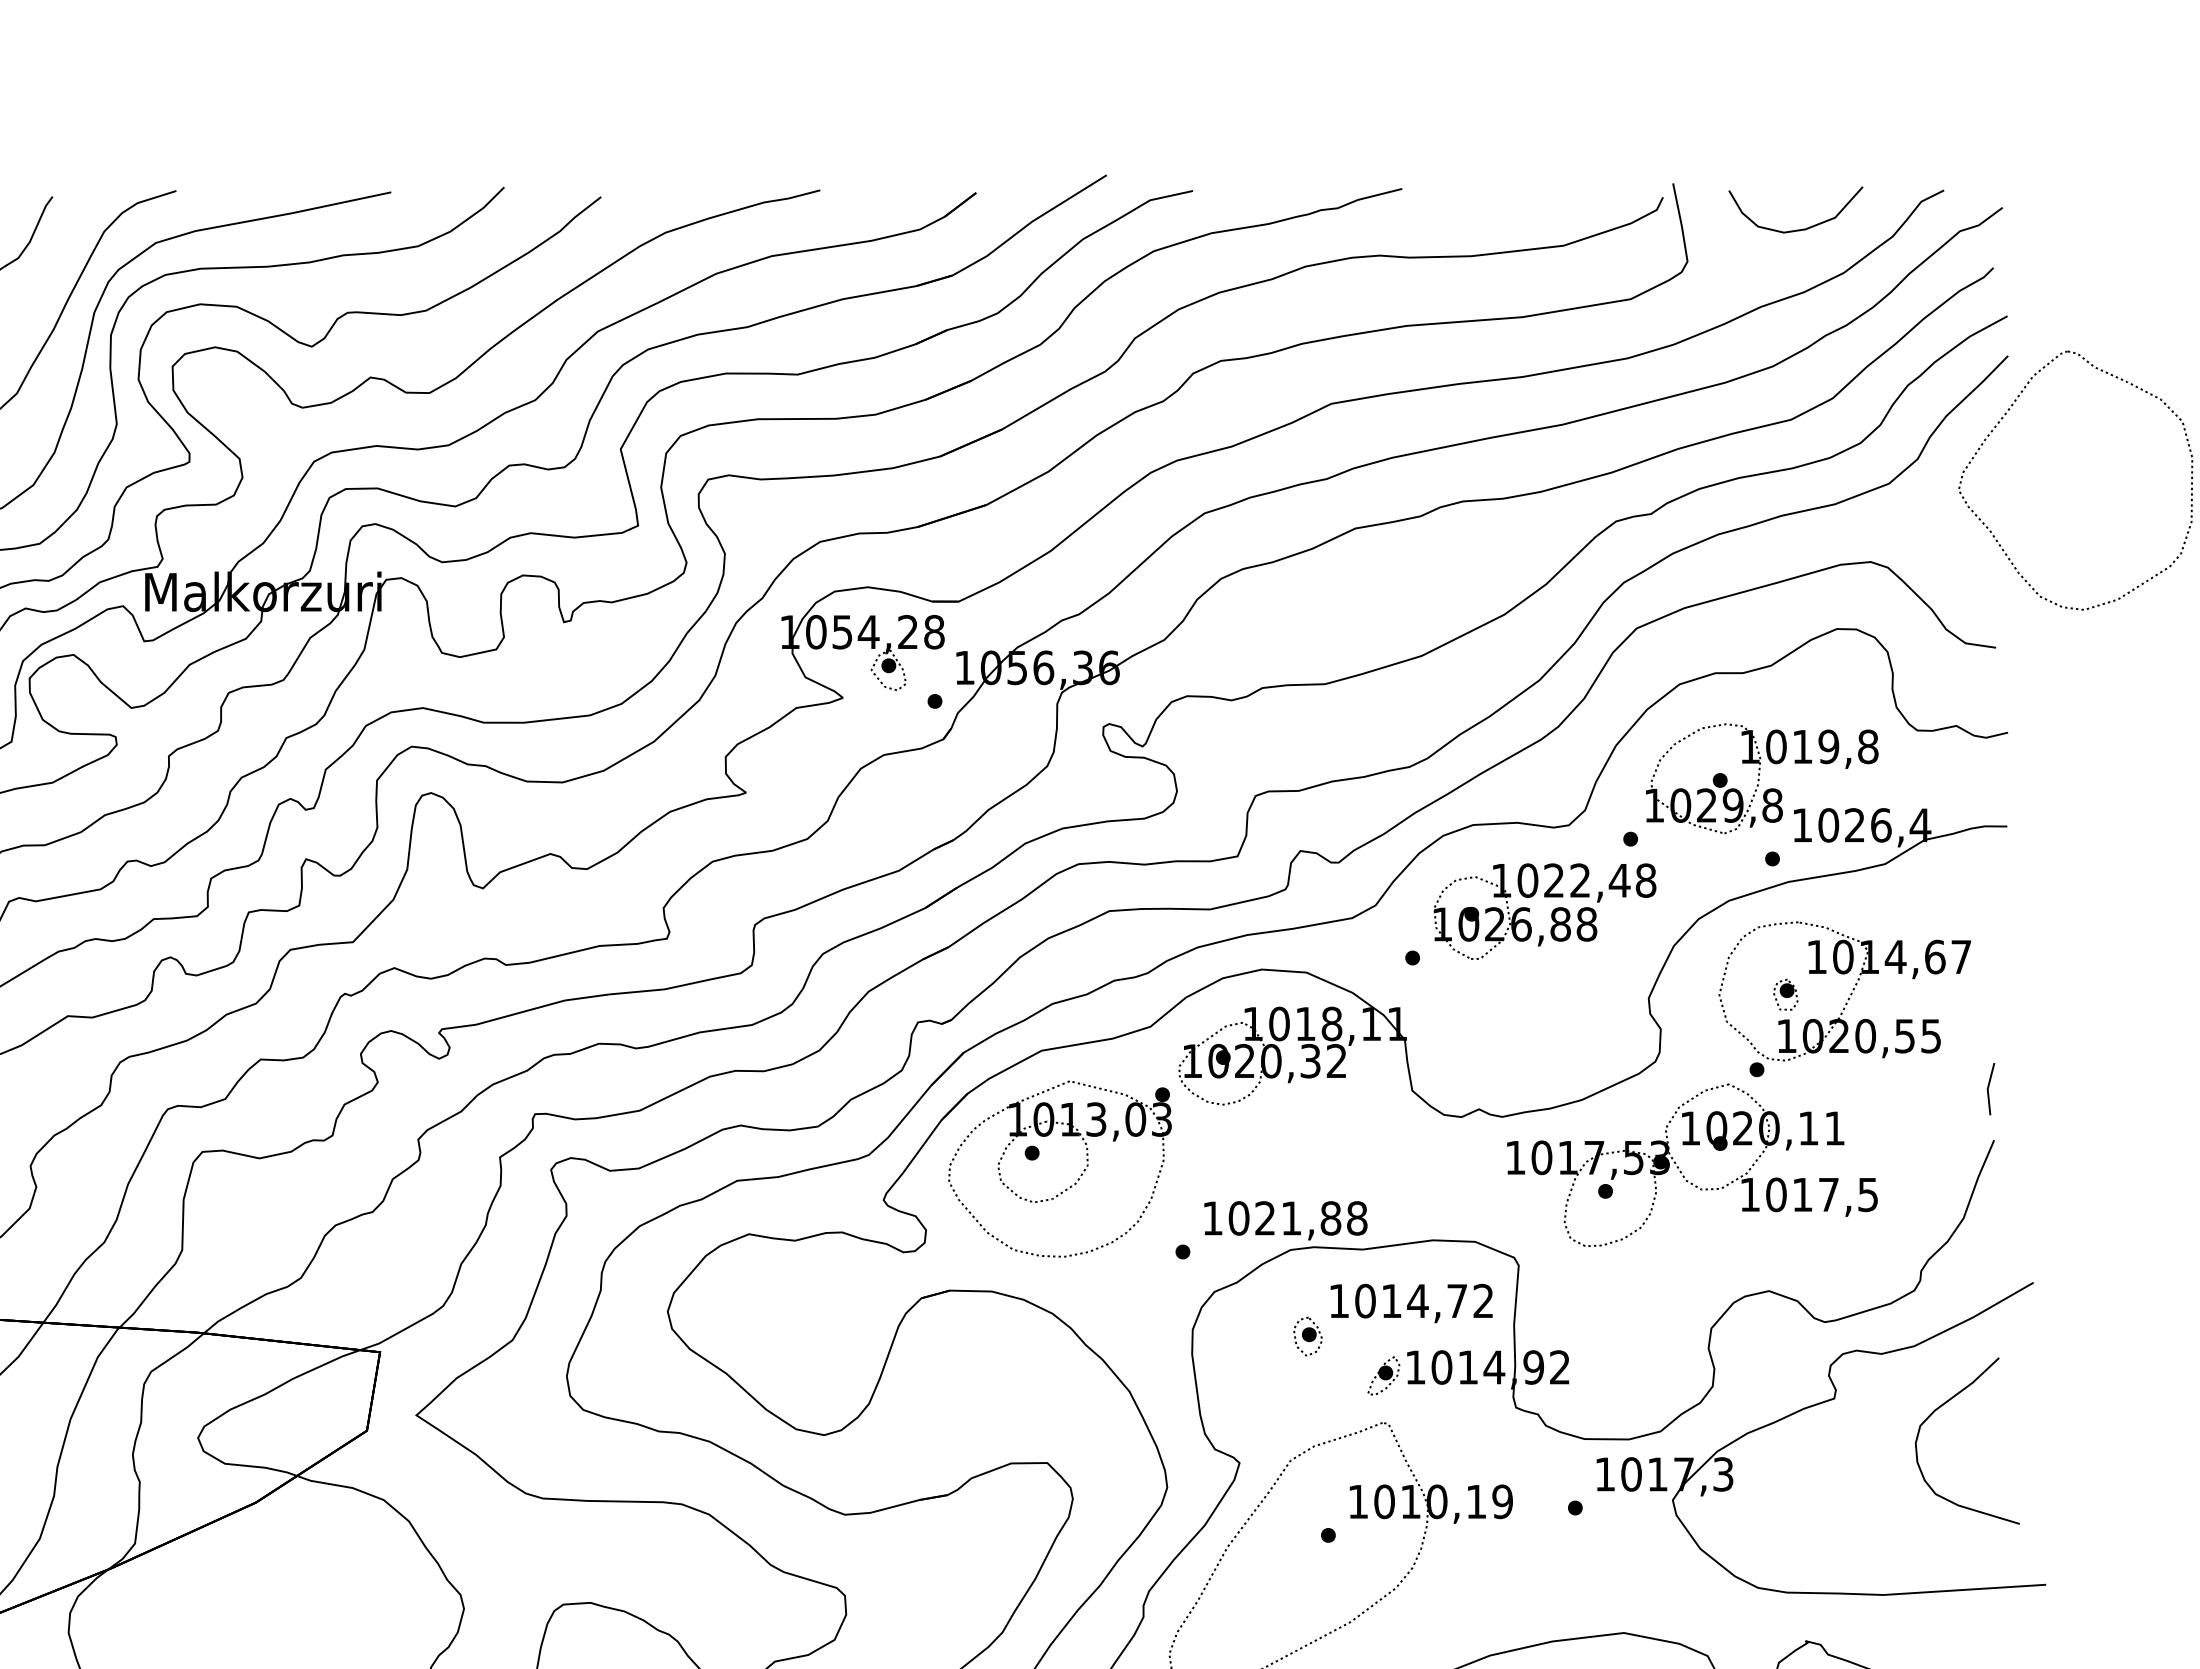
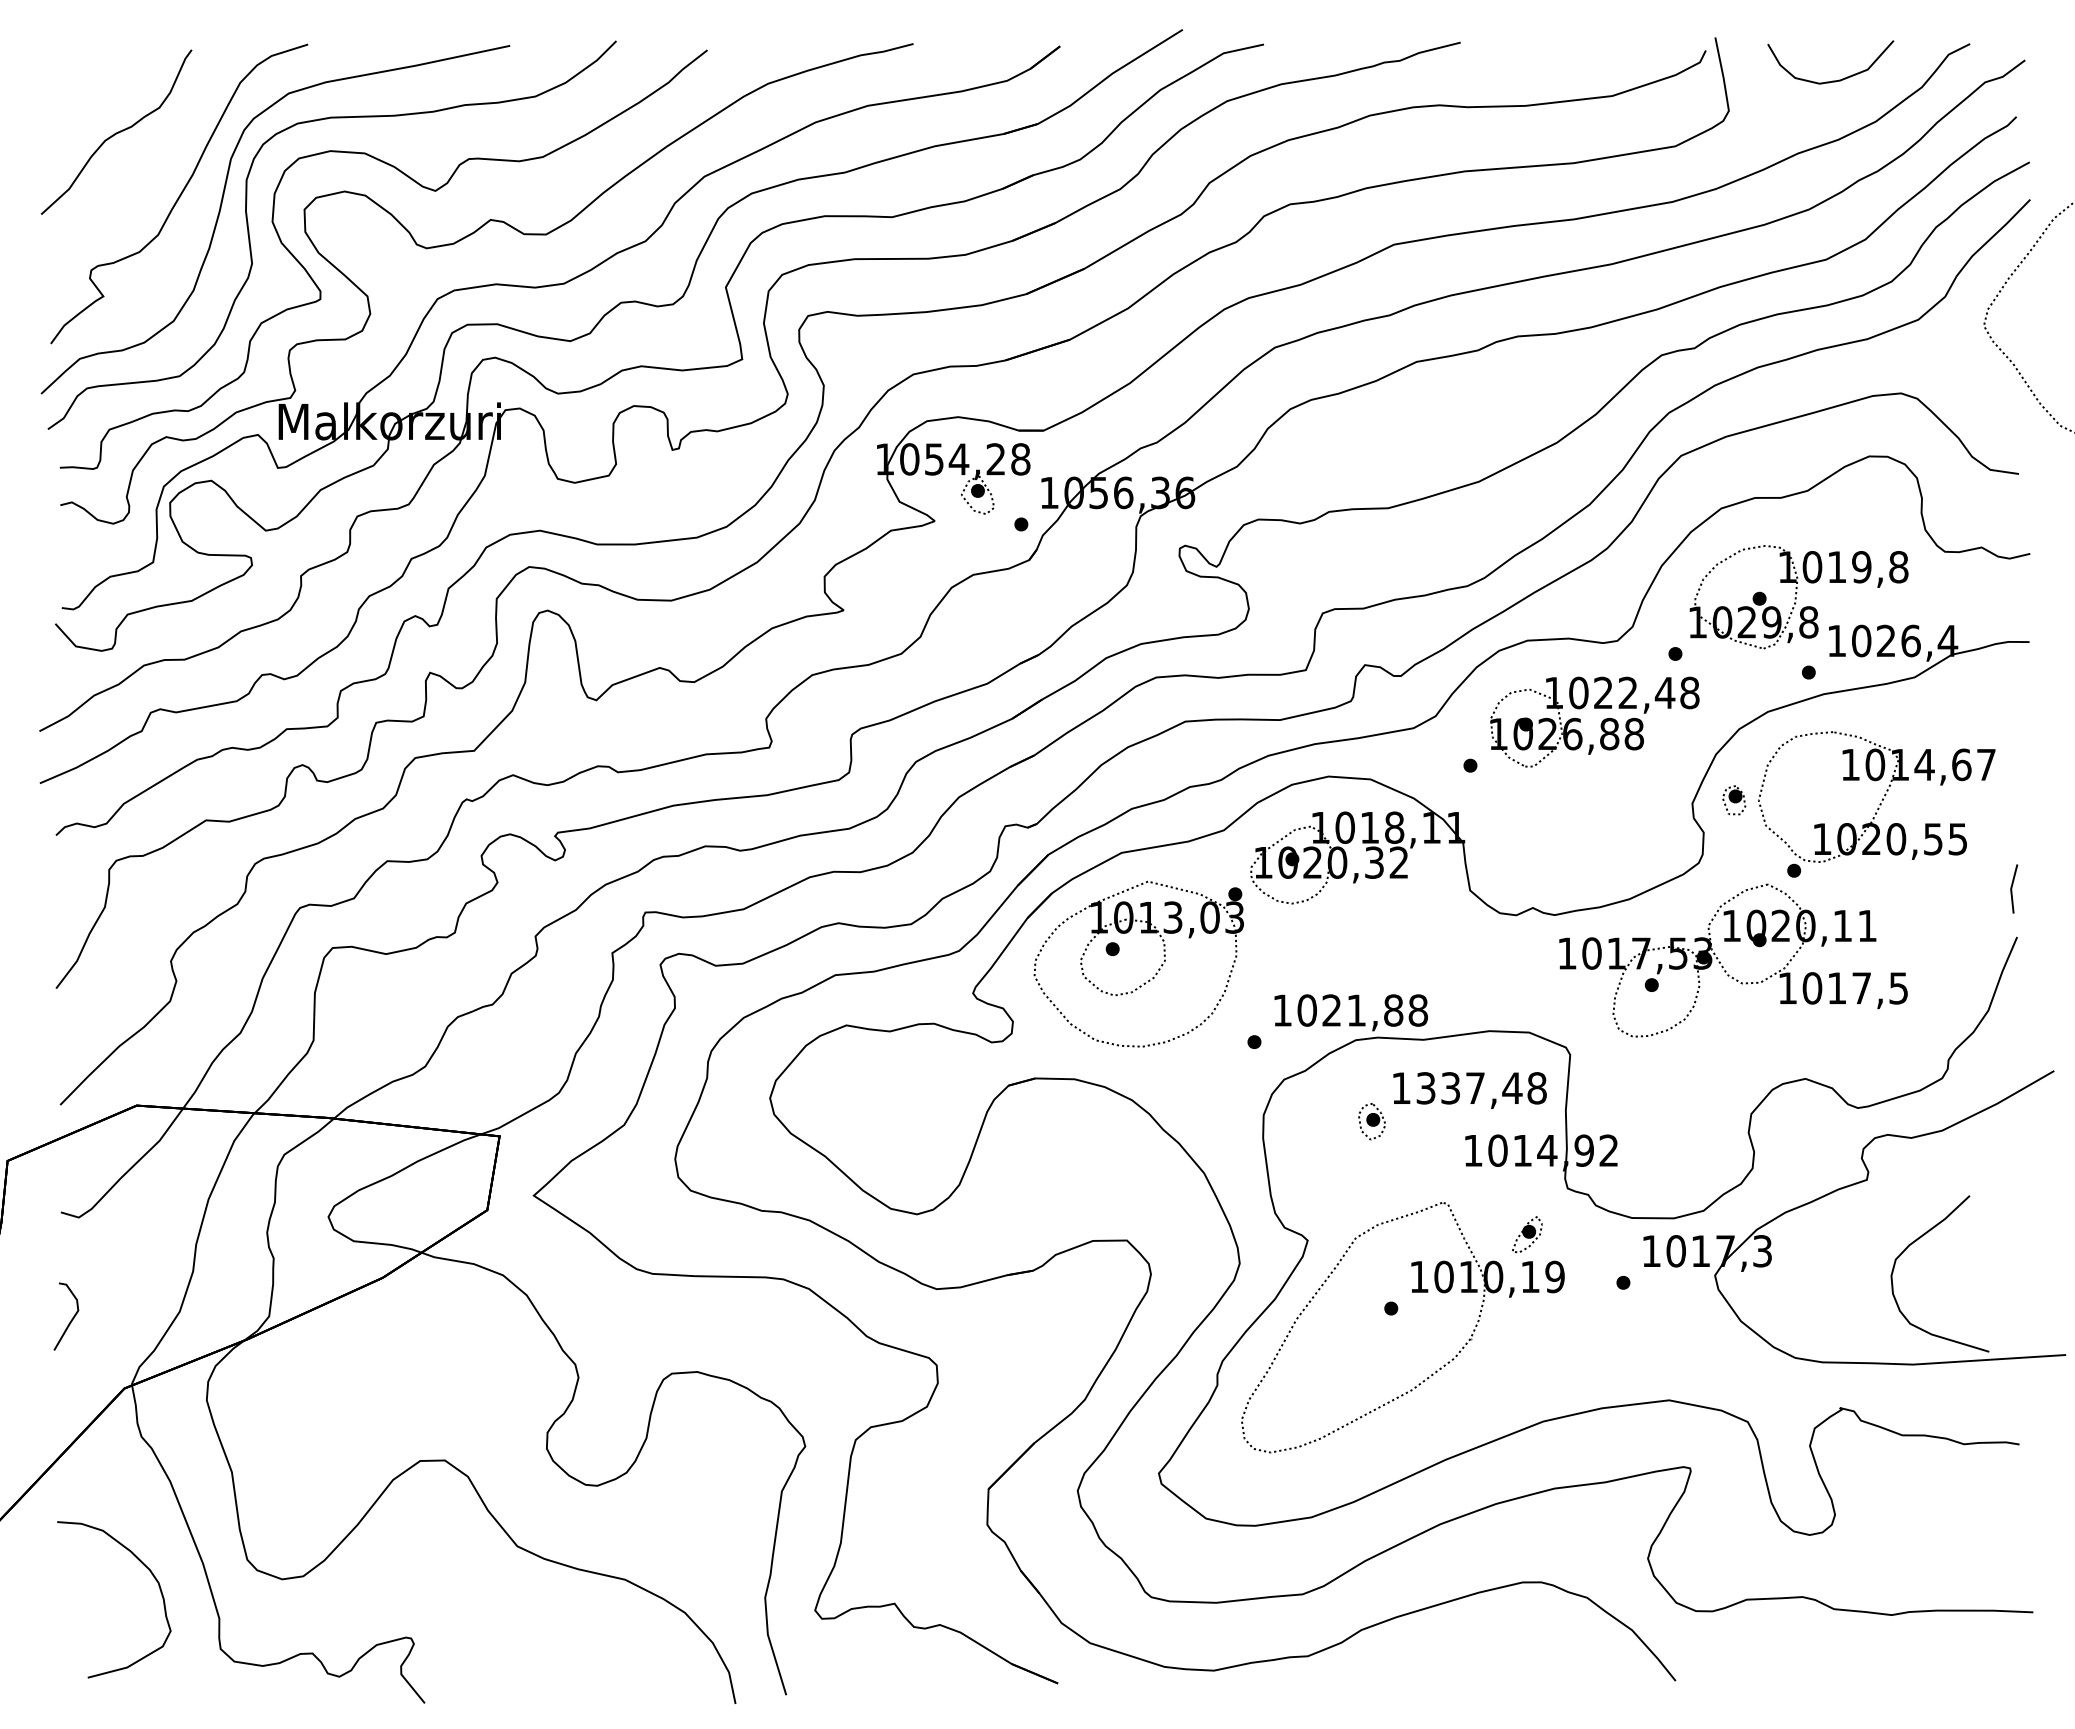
part: (1786, 995) -> (1734, 800), moved
text: (1424, 1301) -> (1481, 1088), 1014,72 -> 1337,48
part: (1383, 1375) -> (1527, 1234), moved
curve: (1942, 1406) -> (1916, 1241), moved

